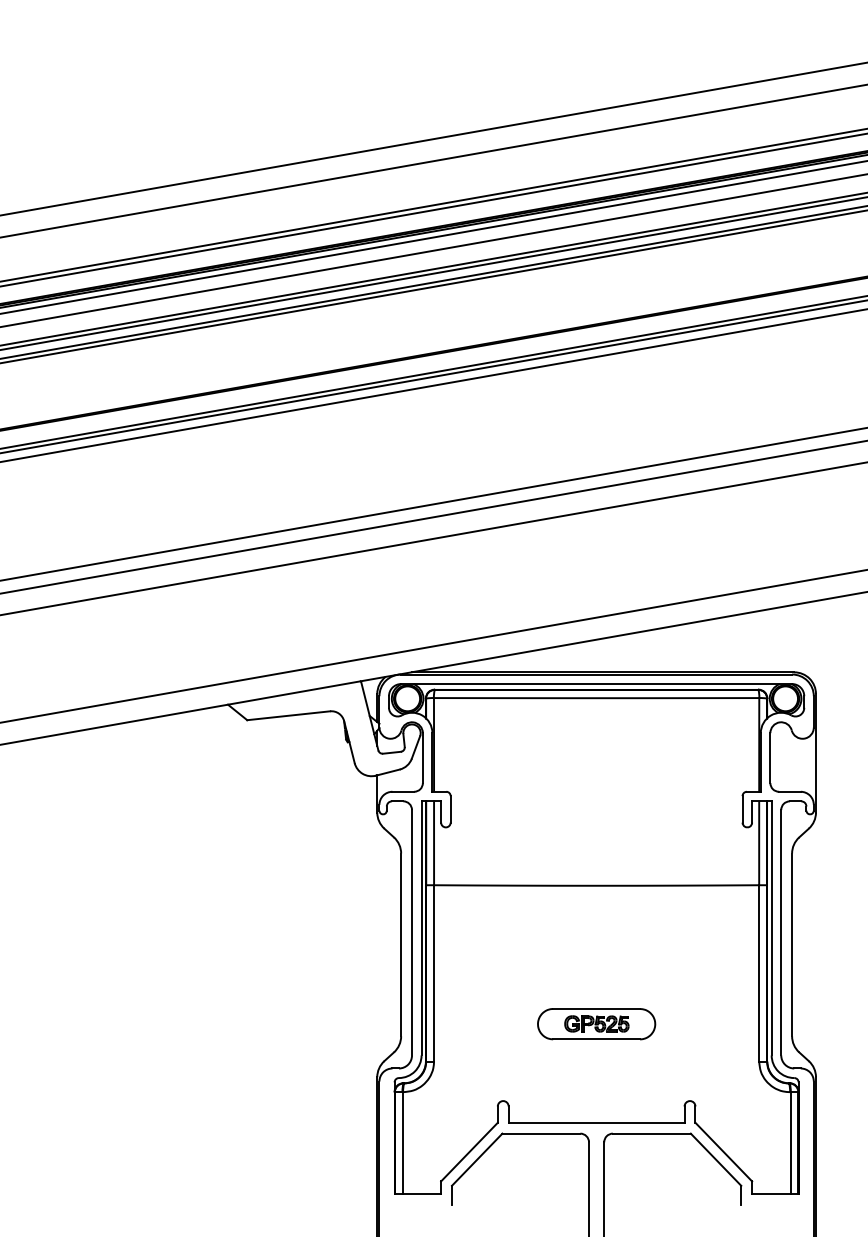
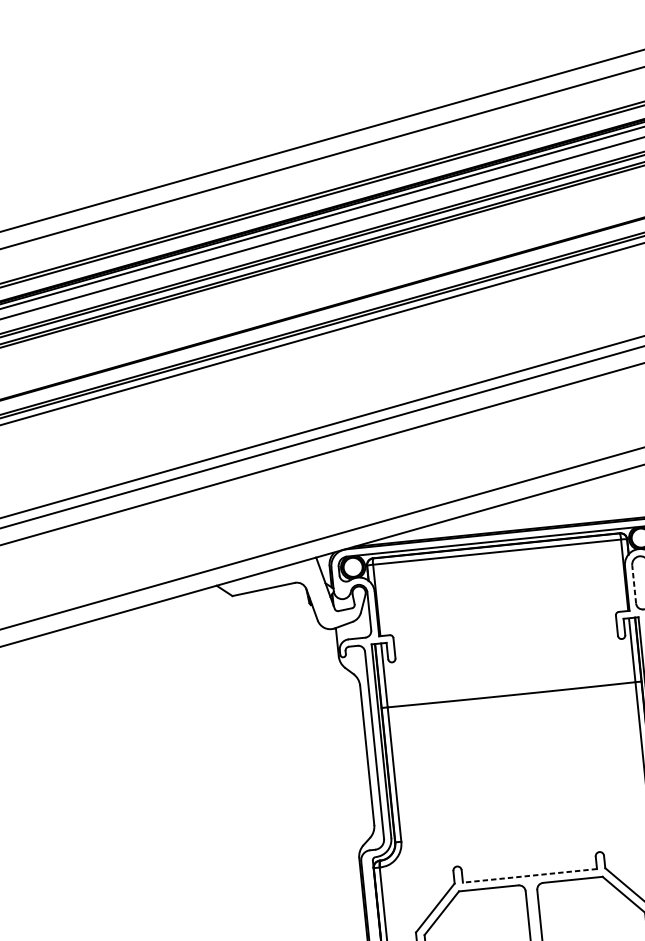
line: (770, 758) -> (634, 584), solid -> dashed
part: (596, 1024) -> (522, 800), removed
line: (596, 1122) -> (529, 875), solid -> dashed

